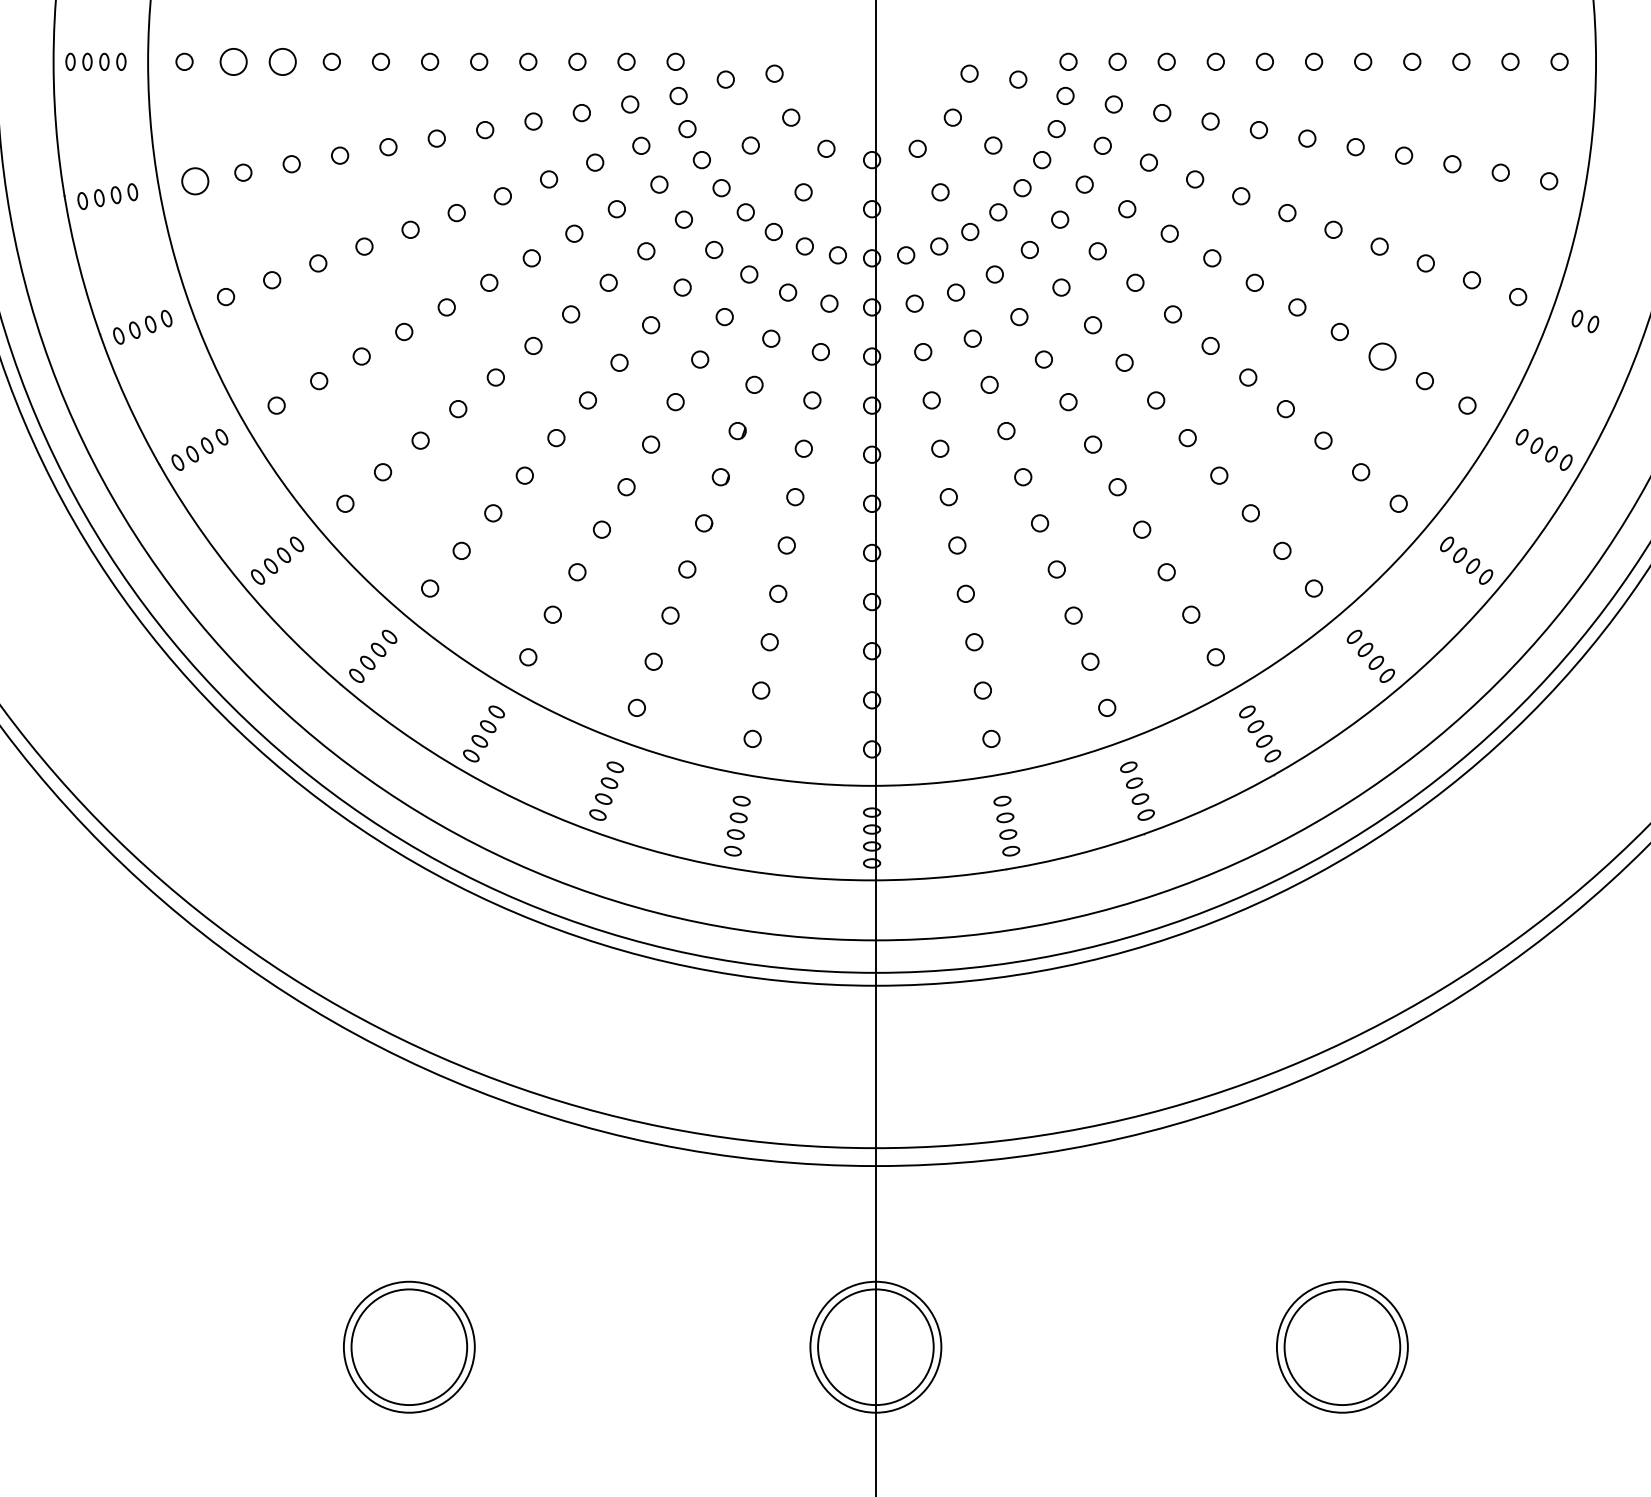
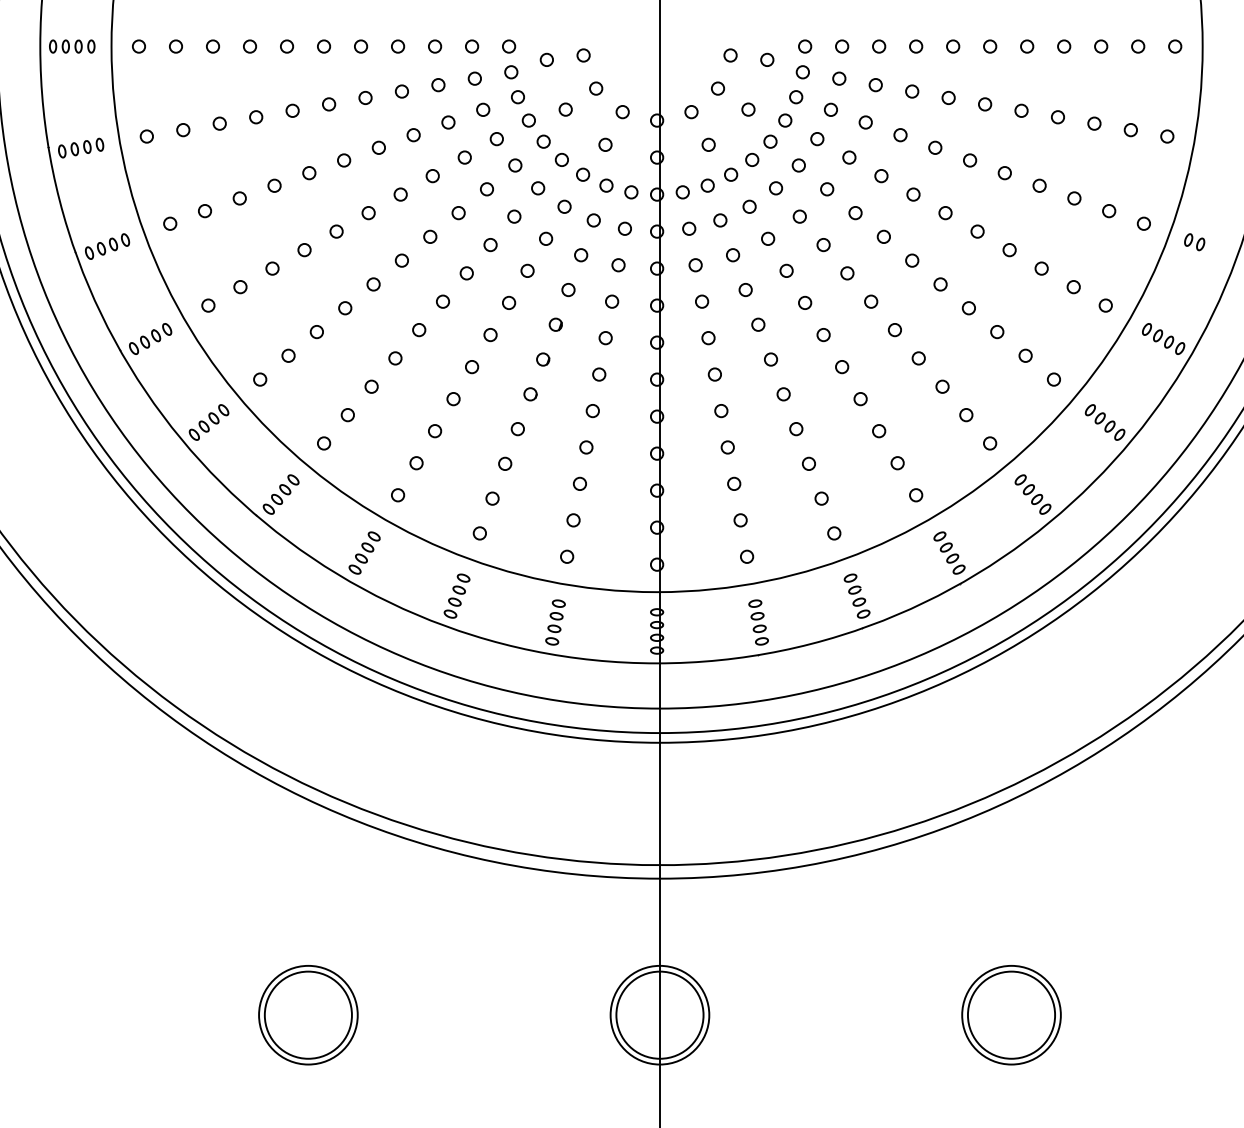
circle: (232, 61) -> (175, 46), size x0.62
circle: (282, 61) -> (212, 46), size x0.62
circle: (194, 181) -> (146, 136), size x0.62
circle: (1382, 356) -> (1041, 268), size x0.62

